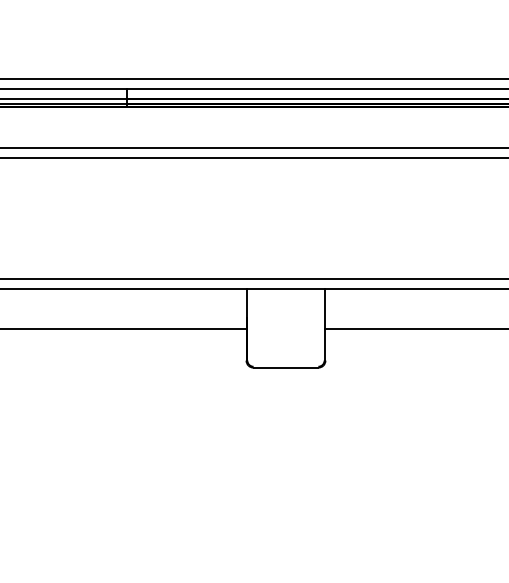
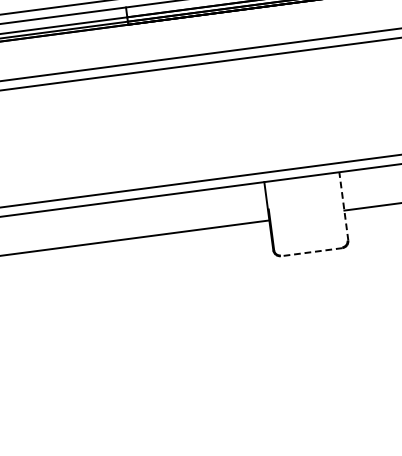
line: (325, 324) -> (343, 206), solid -> dashed
line: (285, 367) -> (311, 252), solid -> dashed

